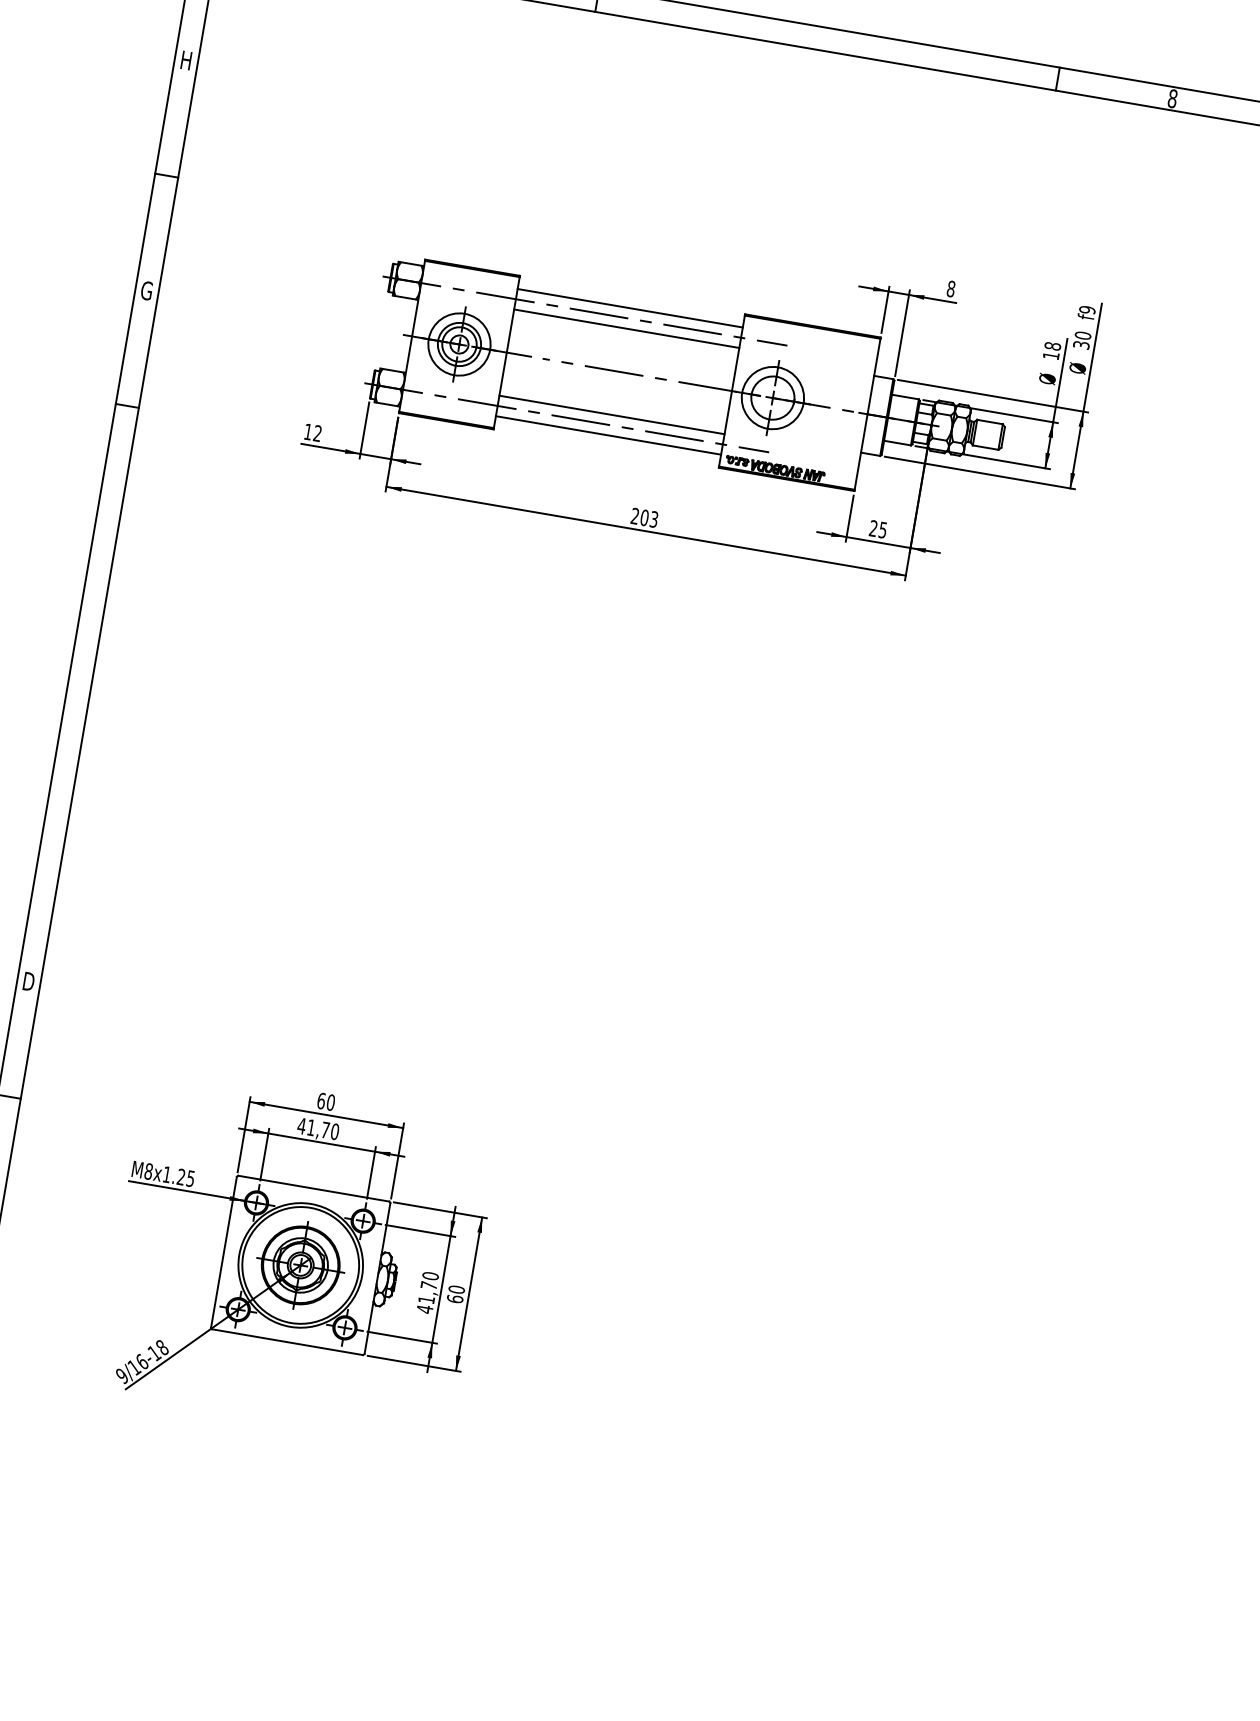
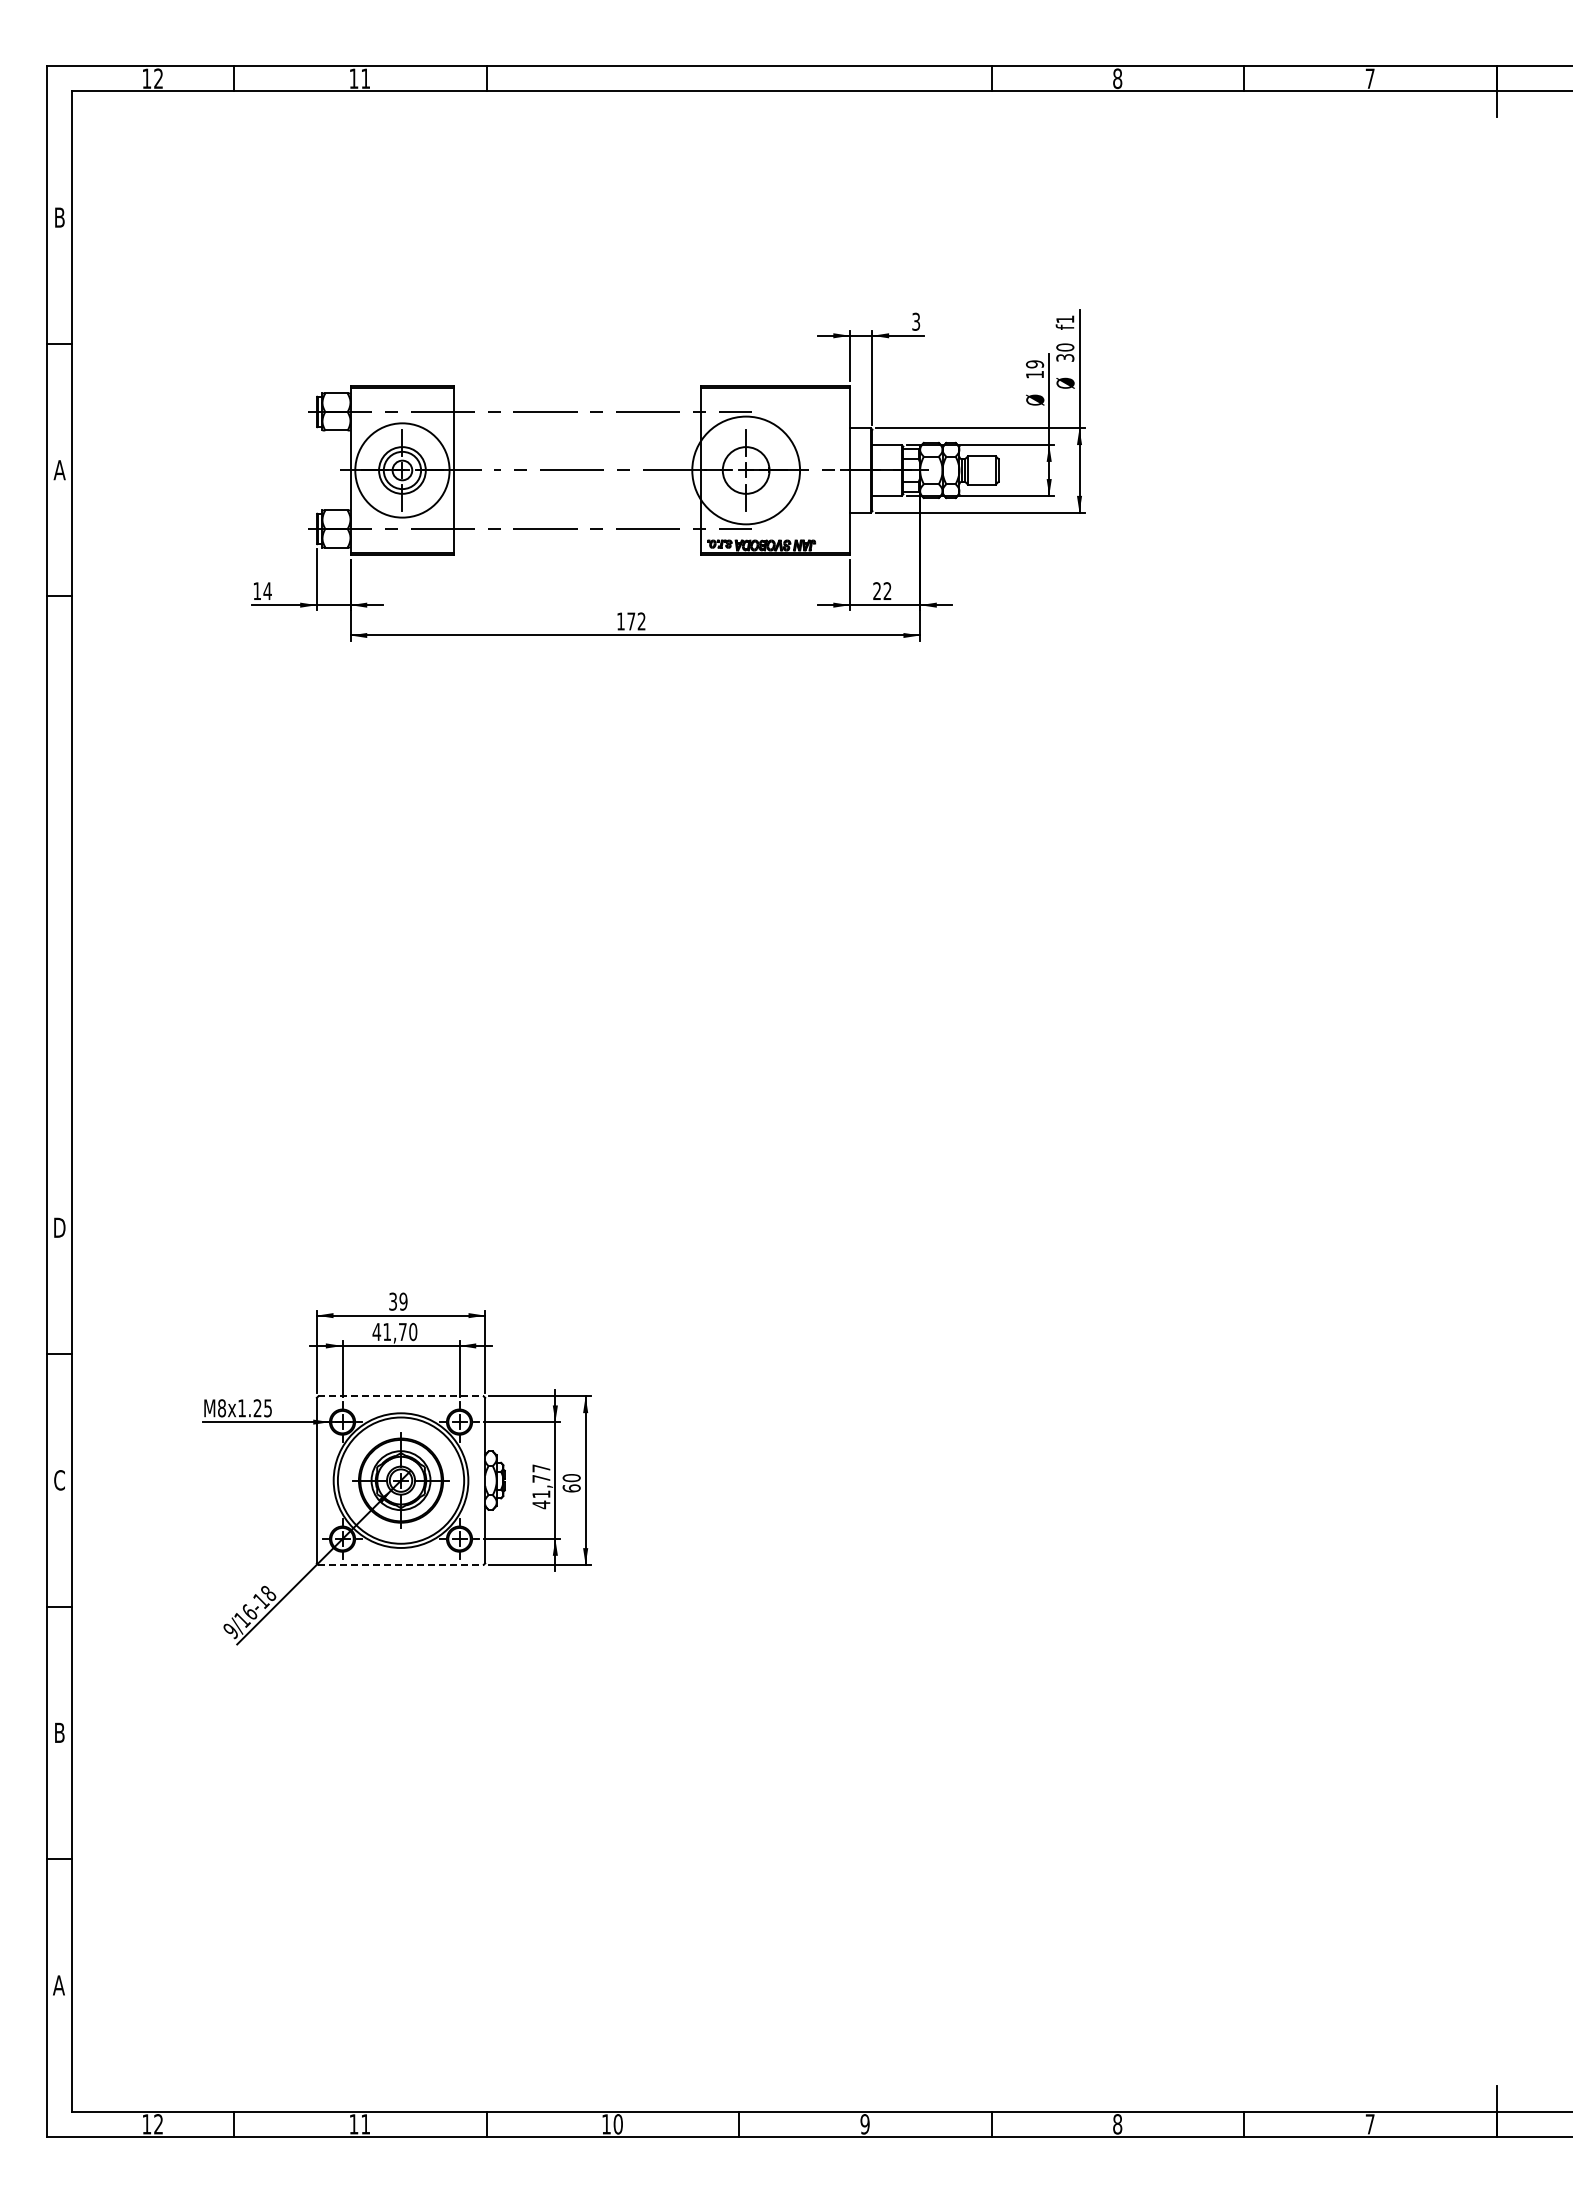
text: (186, 60) -> (59, 217), H -> B
text: (951, 288) -> (916, 321), 8 -> 3
text: (146, 290) -> (59, 469), G -> A
line: (630, 307) -> (577, 400), removed
text: (1087, 310) -> (1065, 319), f9 -> f1
line: (626, 328) -> (577, 423), removed
circle: (459, 344) -> (402, 470), size x1.4
text: (1053, 346) -> (1035, 364), 18 -> 19
circle: (772, 398) -> (745, 470), size x1.6
line: (611, 414) -> (577, 517), removed
text: (317, 432) -> (267, 590), 12 -> 14
line: (608, 435) -> (577, 540), removed
text: (644, 517) -> (631, 621), 203 -> 172
text: (882, 530) -> (887, 591), 25 -> 22
text: (326, 1101) -> (398, 1301), 60 -> 39
line: (314, 1188) -> (401, 1396), solid -> dashed
text: (430, 1276) -> (541, 1468), 41,70 -> 41,77
line: (288, 1341) -> (401, 1564), solid -> dashed

